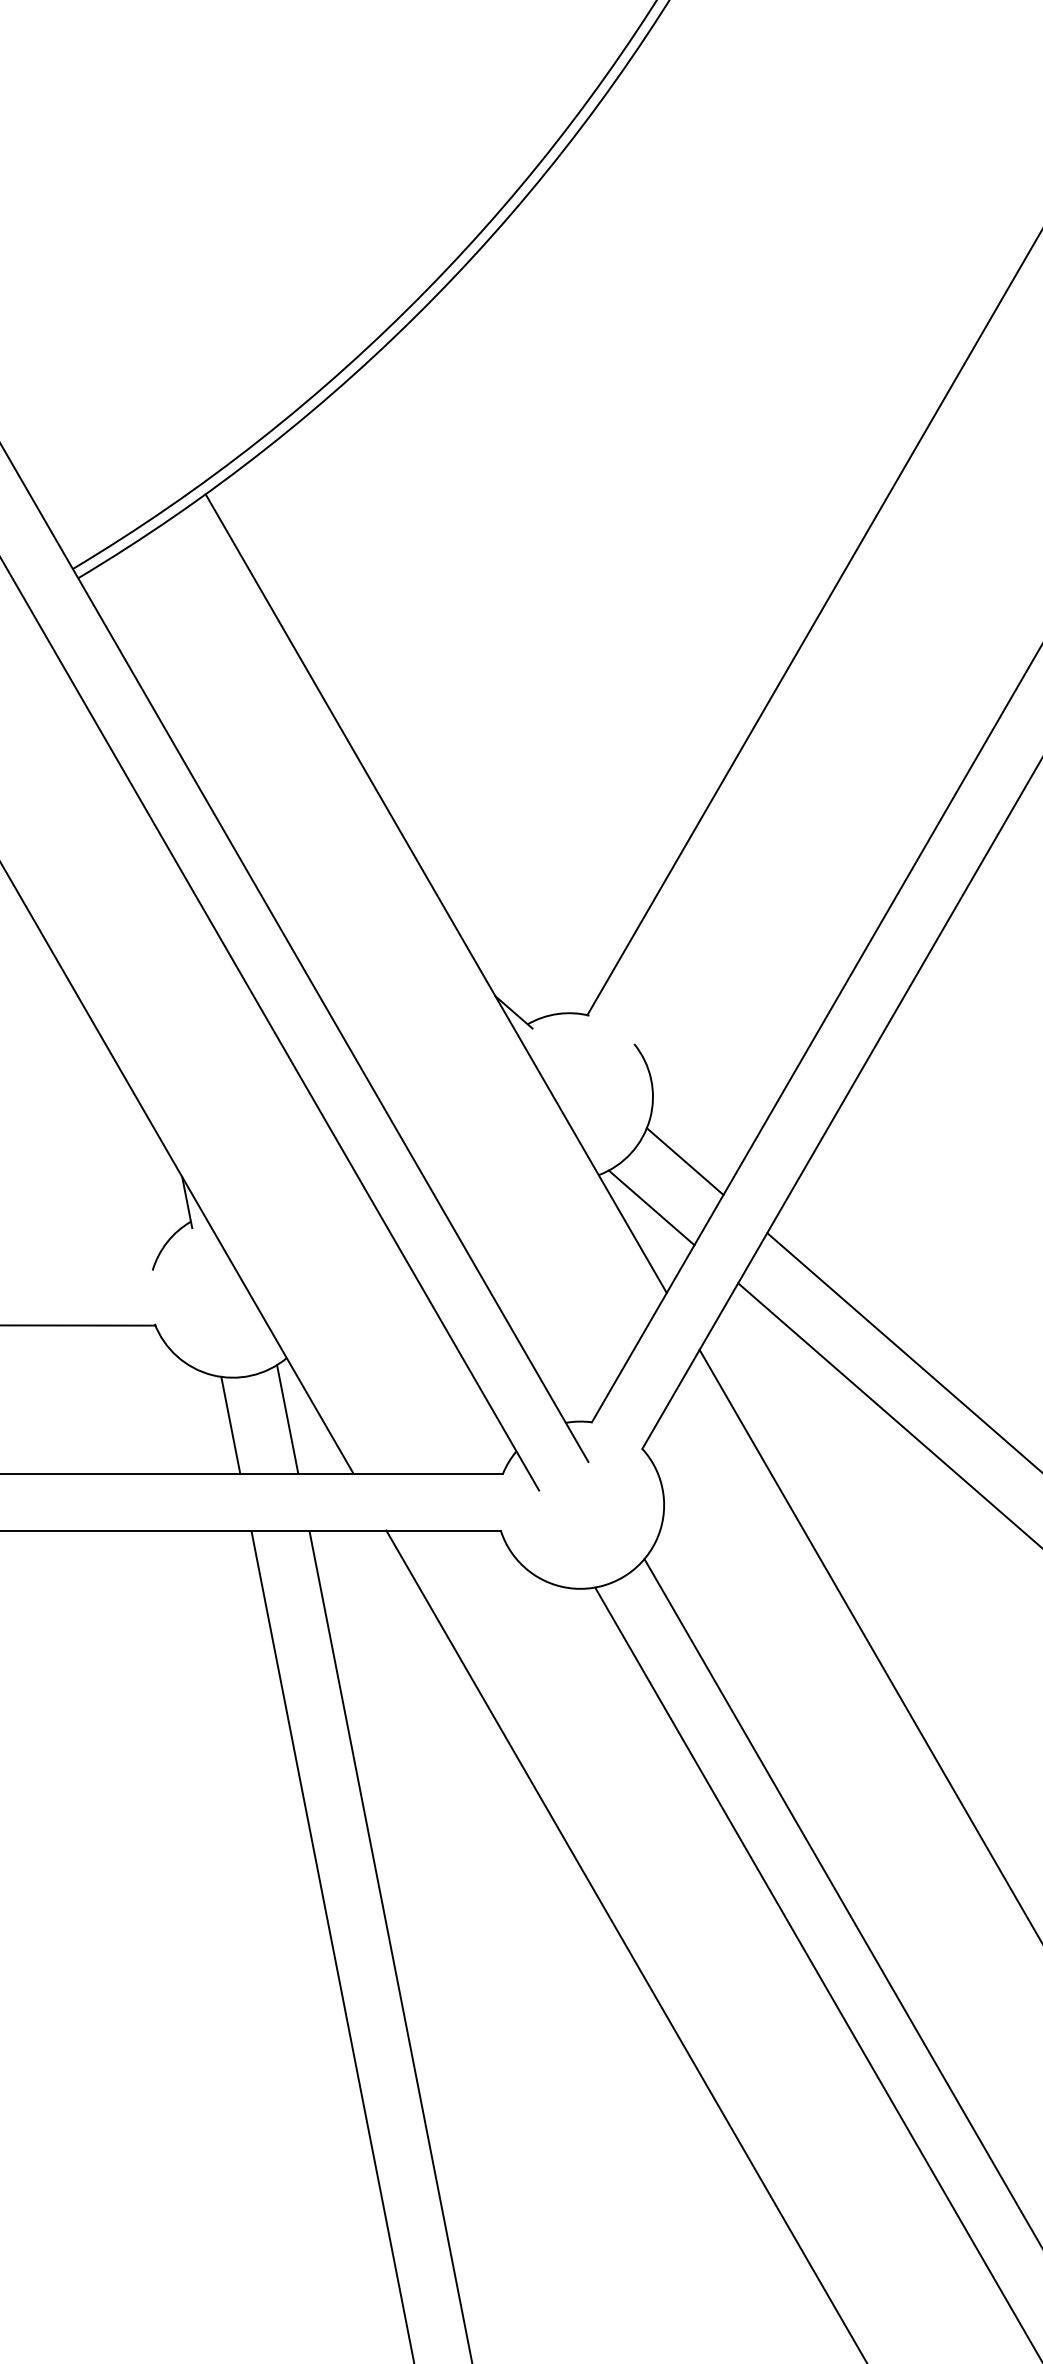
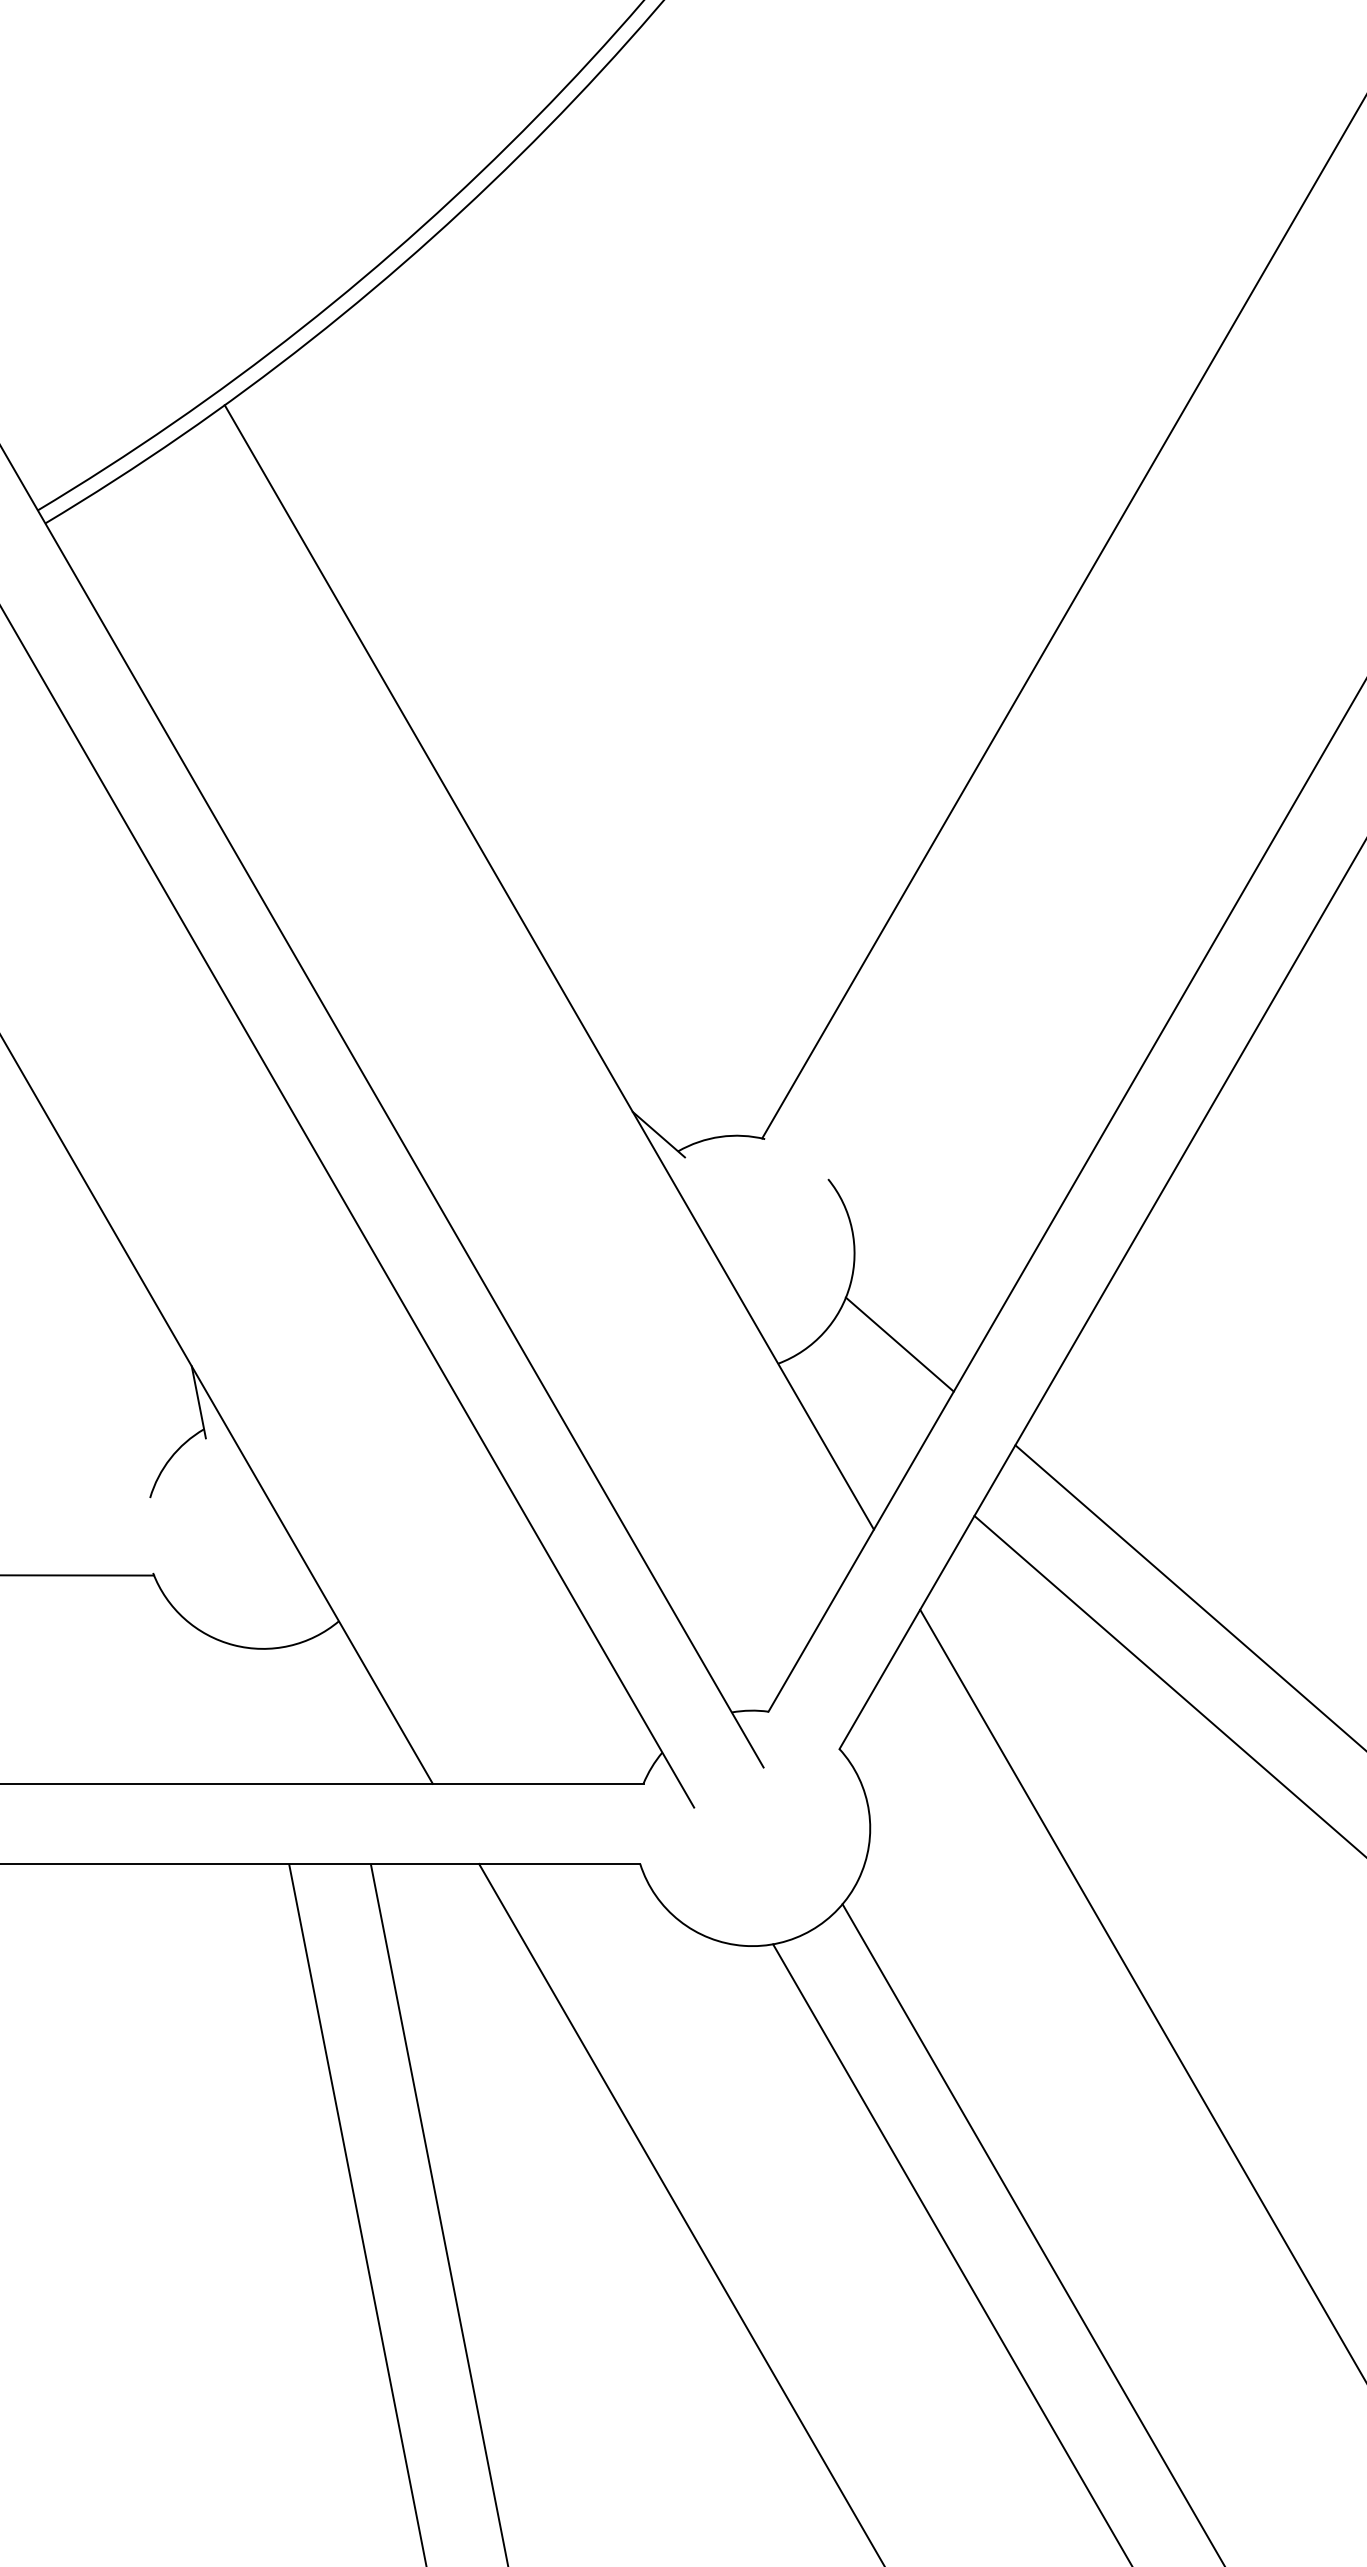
line: (651, 1207) -> (852, 1409), removed
line: (287, 1419) -> (339, 1707), removed
line: (230, 1424) -> (259, 1714), removed

